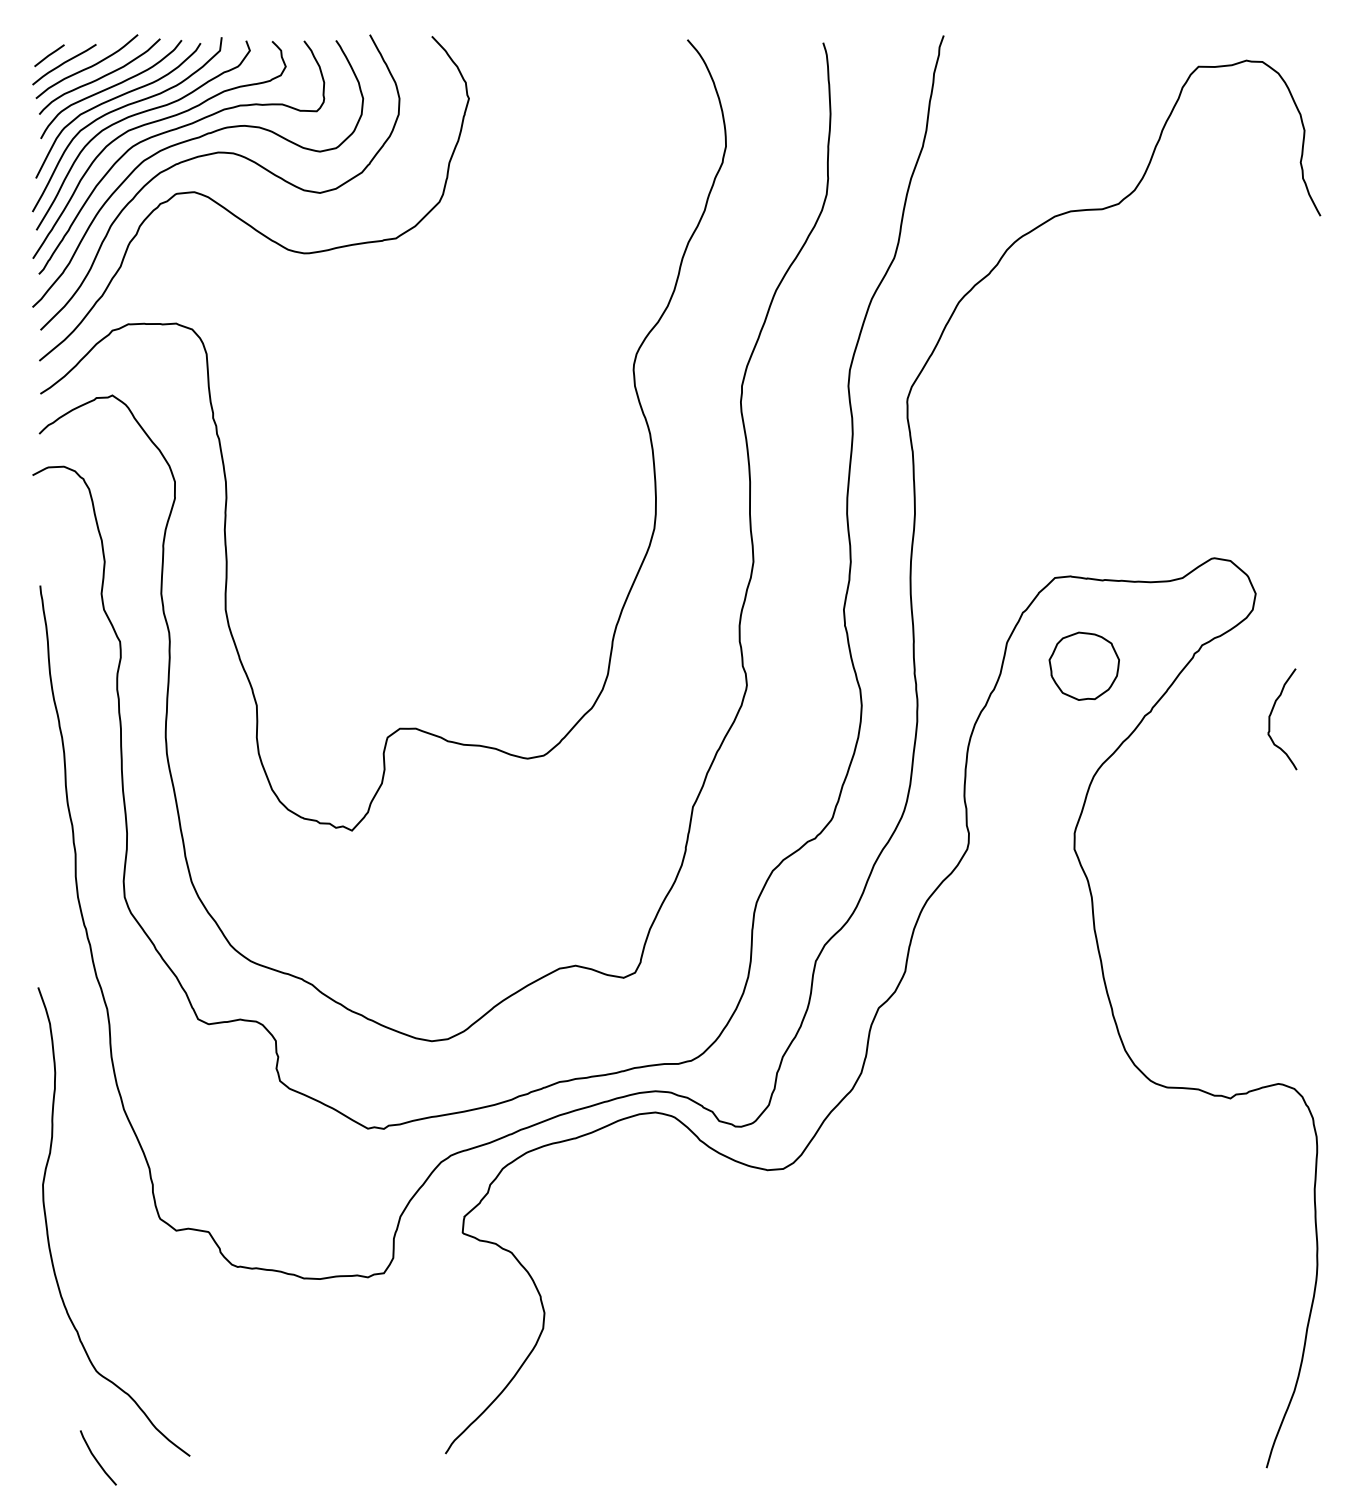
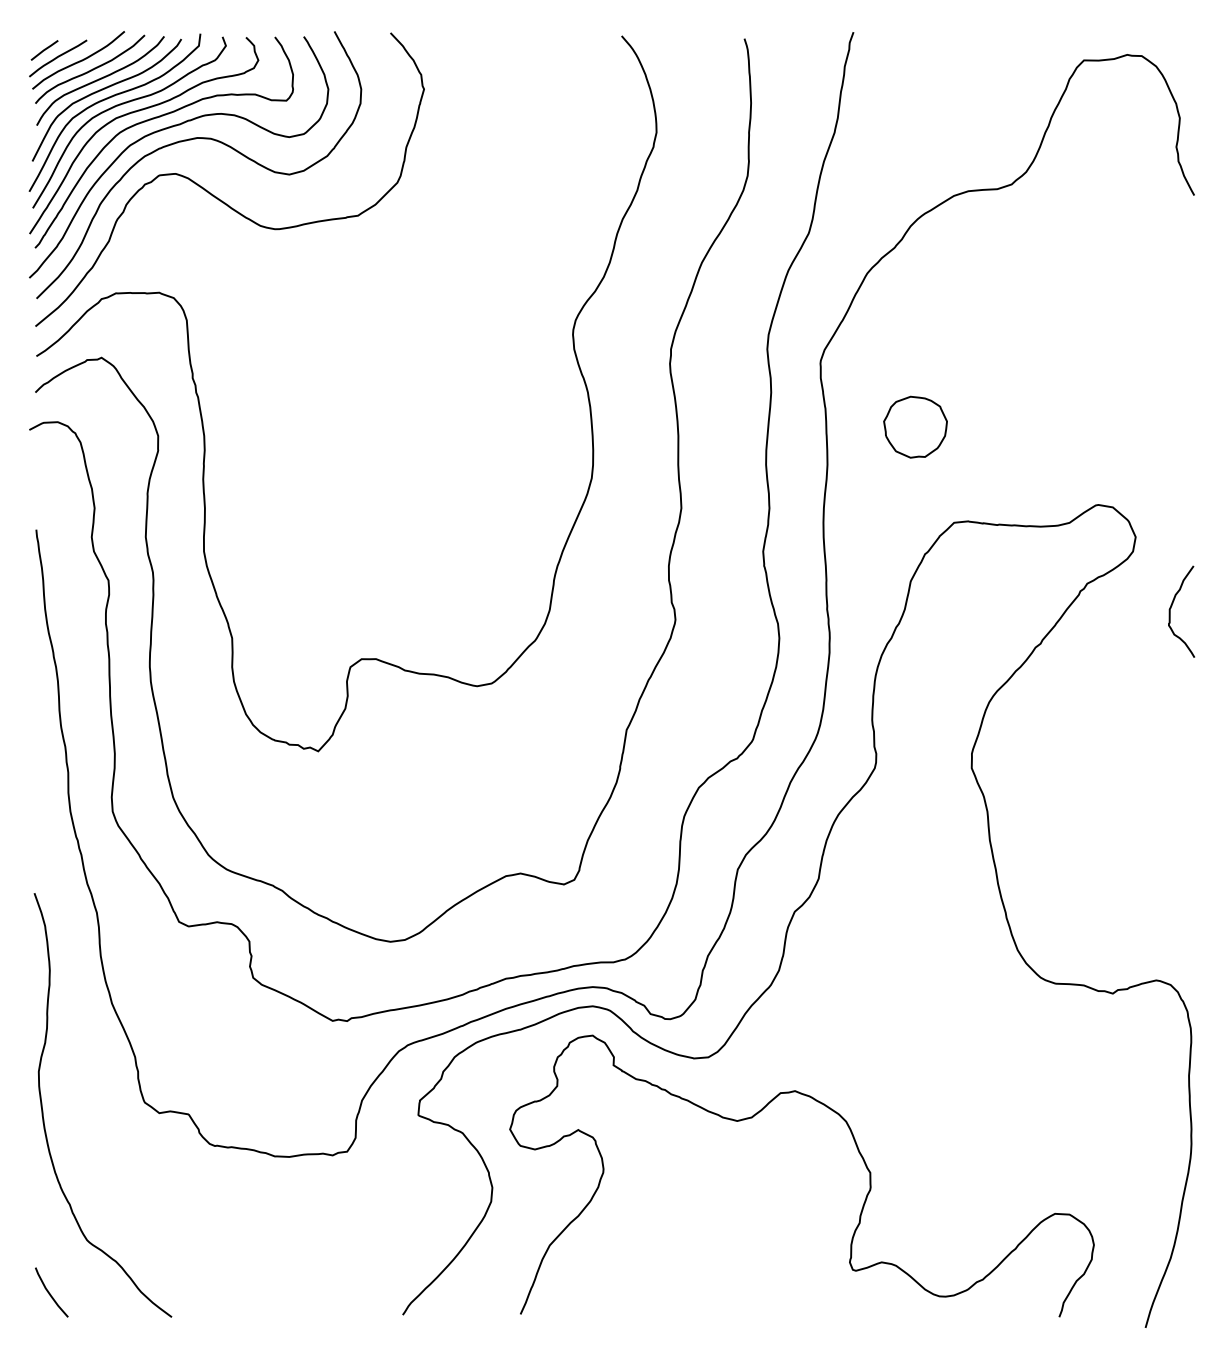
part: (1083, 665) -> (914, 426), moved
curve: (1270, 719) -> (1170, 611), moved
curve: (948, 1272) -> (857, 1151), added
curve: (96, 1458) -> (50, 1293), moved

